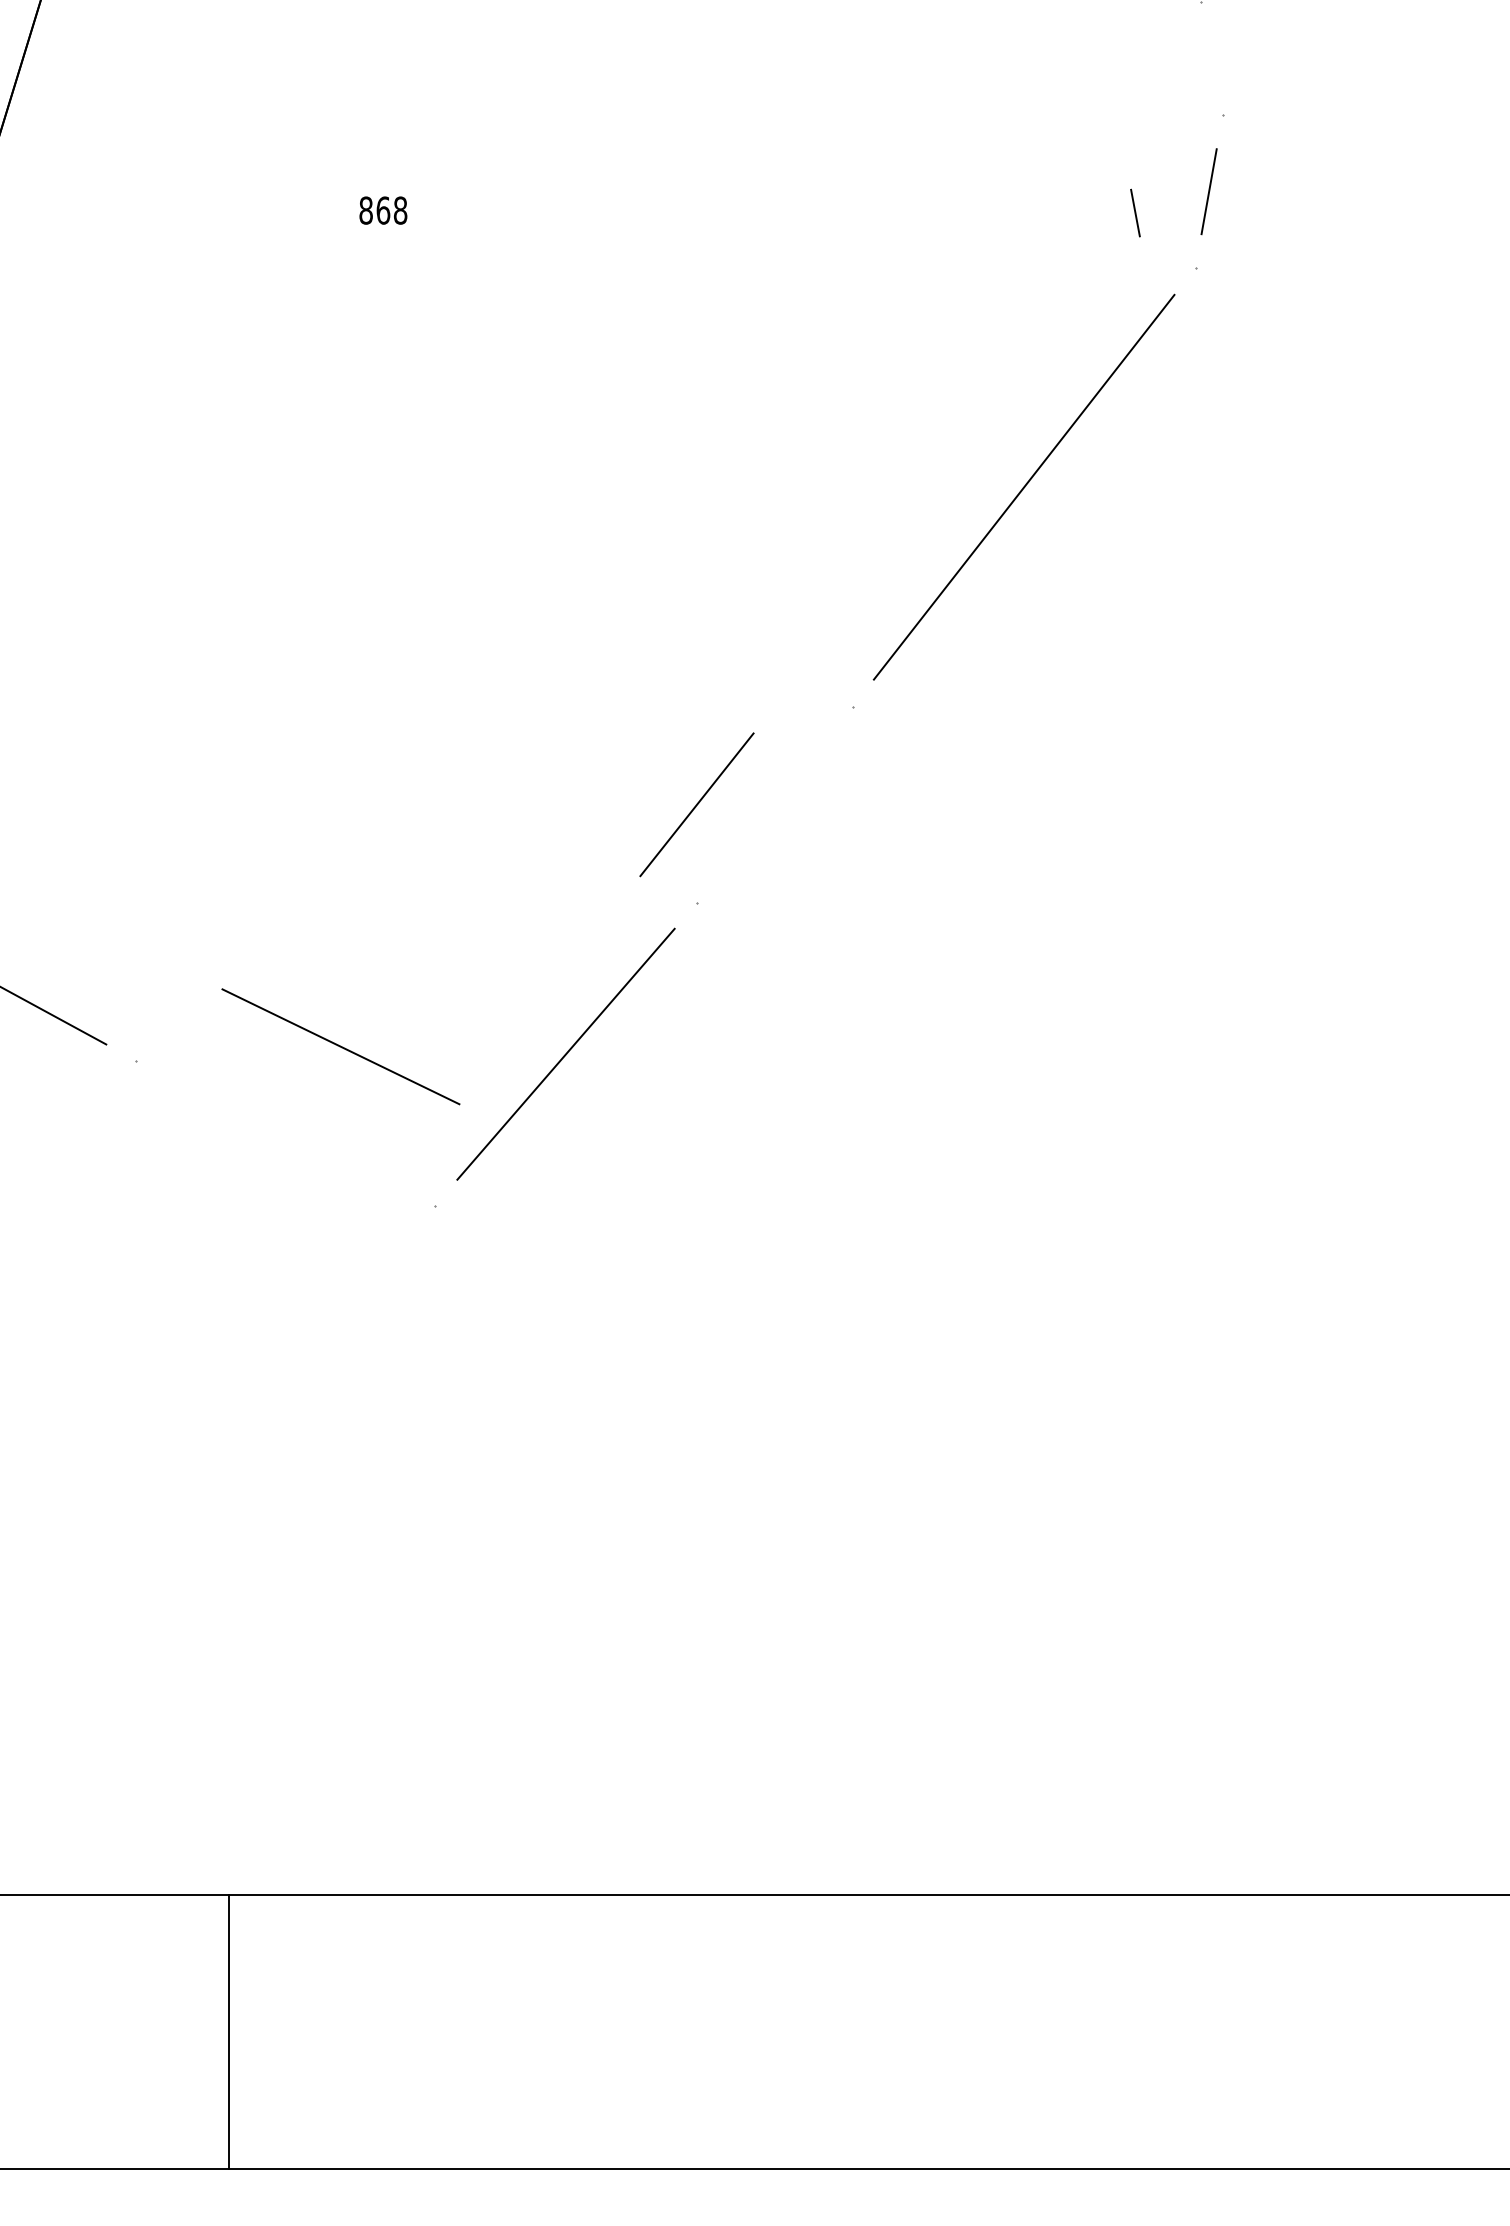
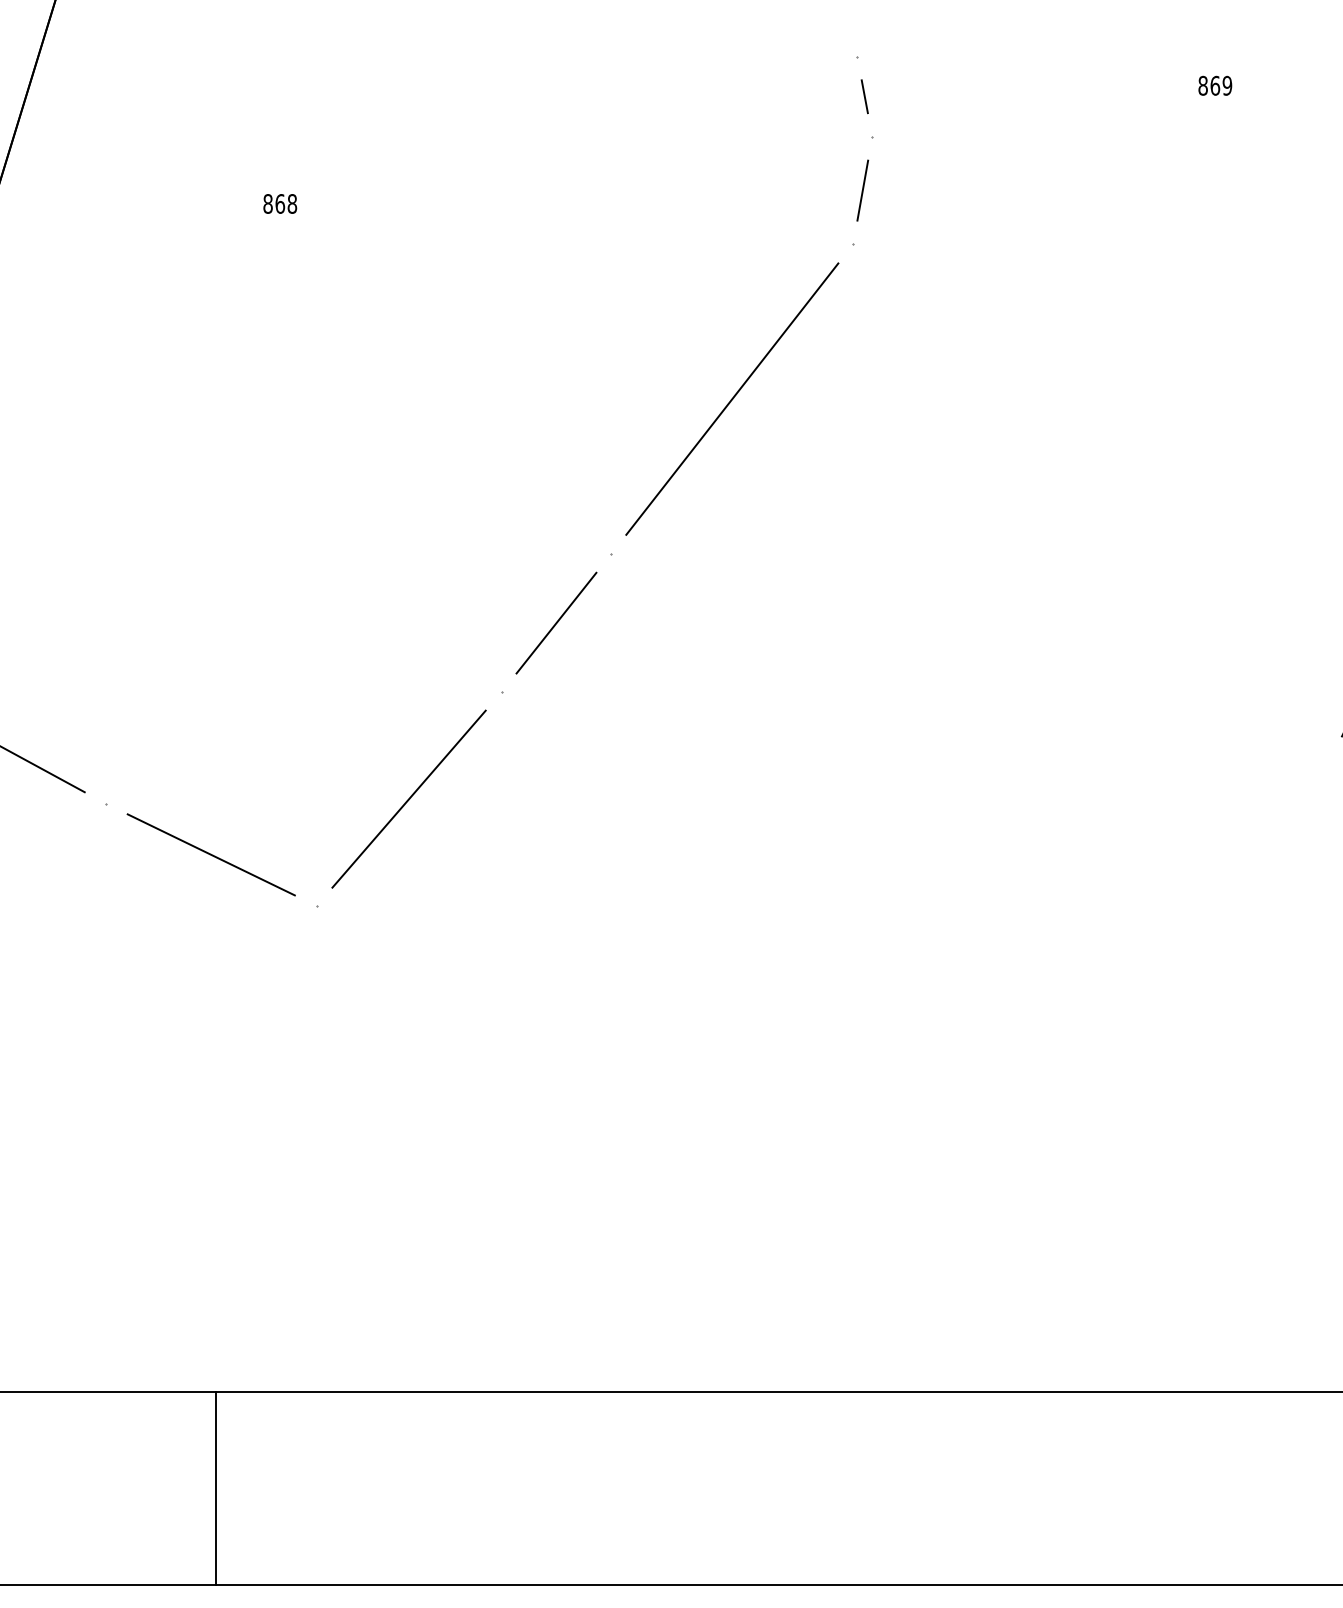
line: (1135, 212) -> (864, 96), moved
line: (697, 803) -> (556, 622), moved
line: (339, 1046) -> (210, 854), moved
line: (229, 2031) -> (216, 1488), moved

